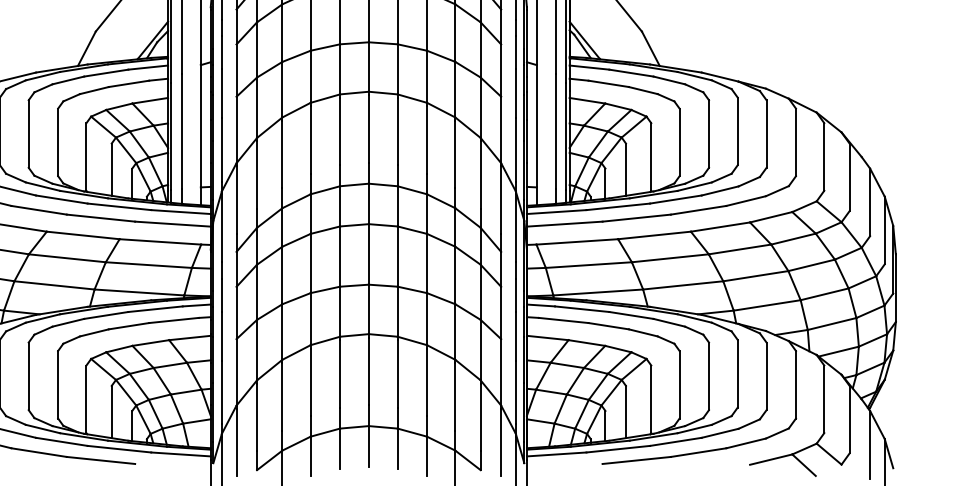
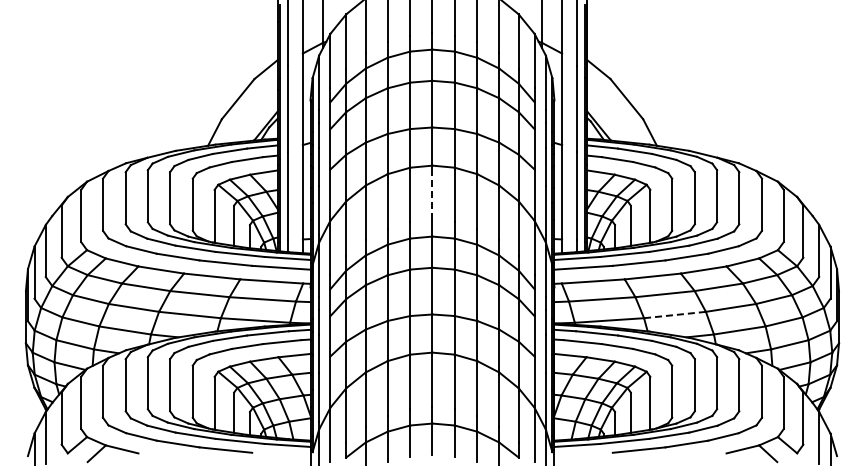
line: (368, 127) -> (432, 193), solid -> dashed
line: (683, 284) -> (675, 314), solid -> dashed

